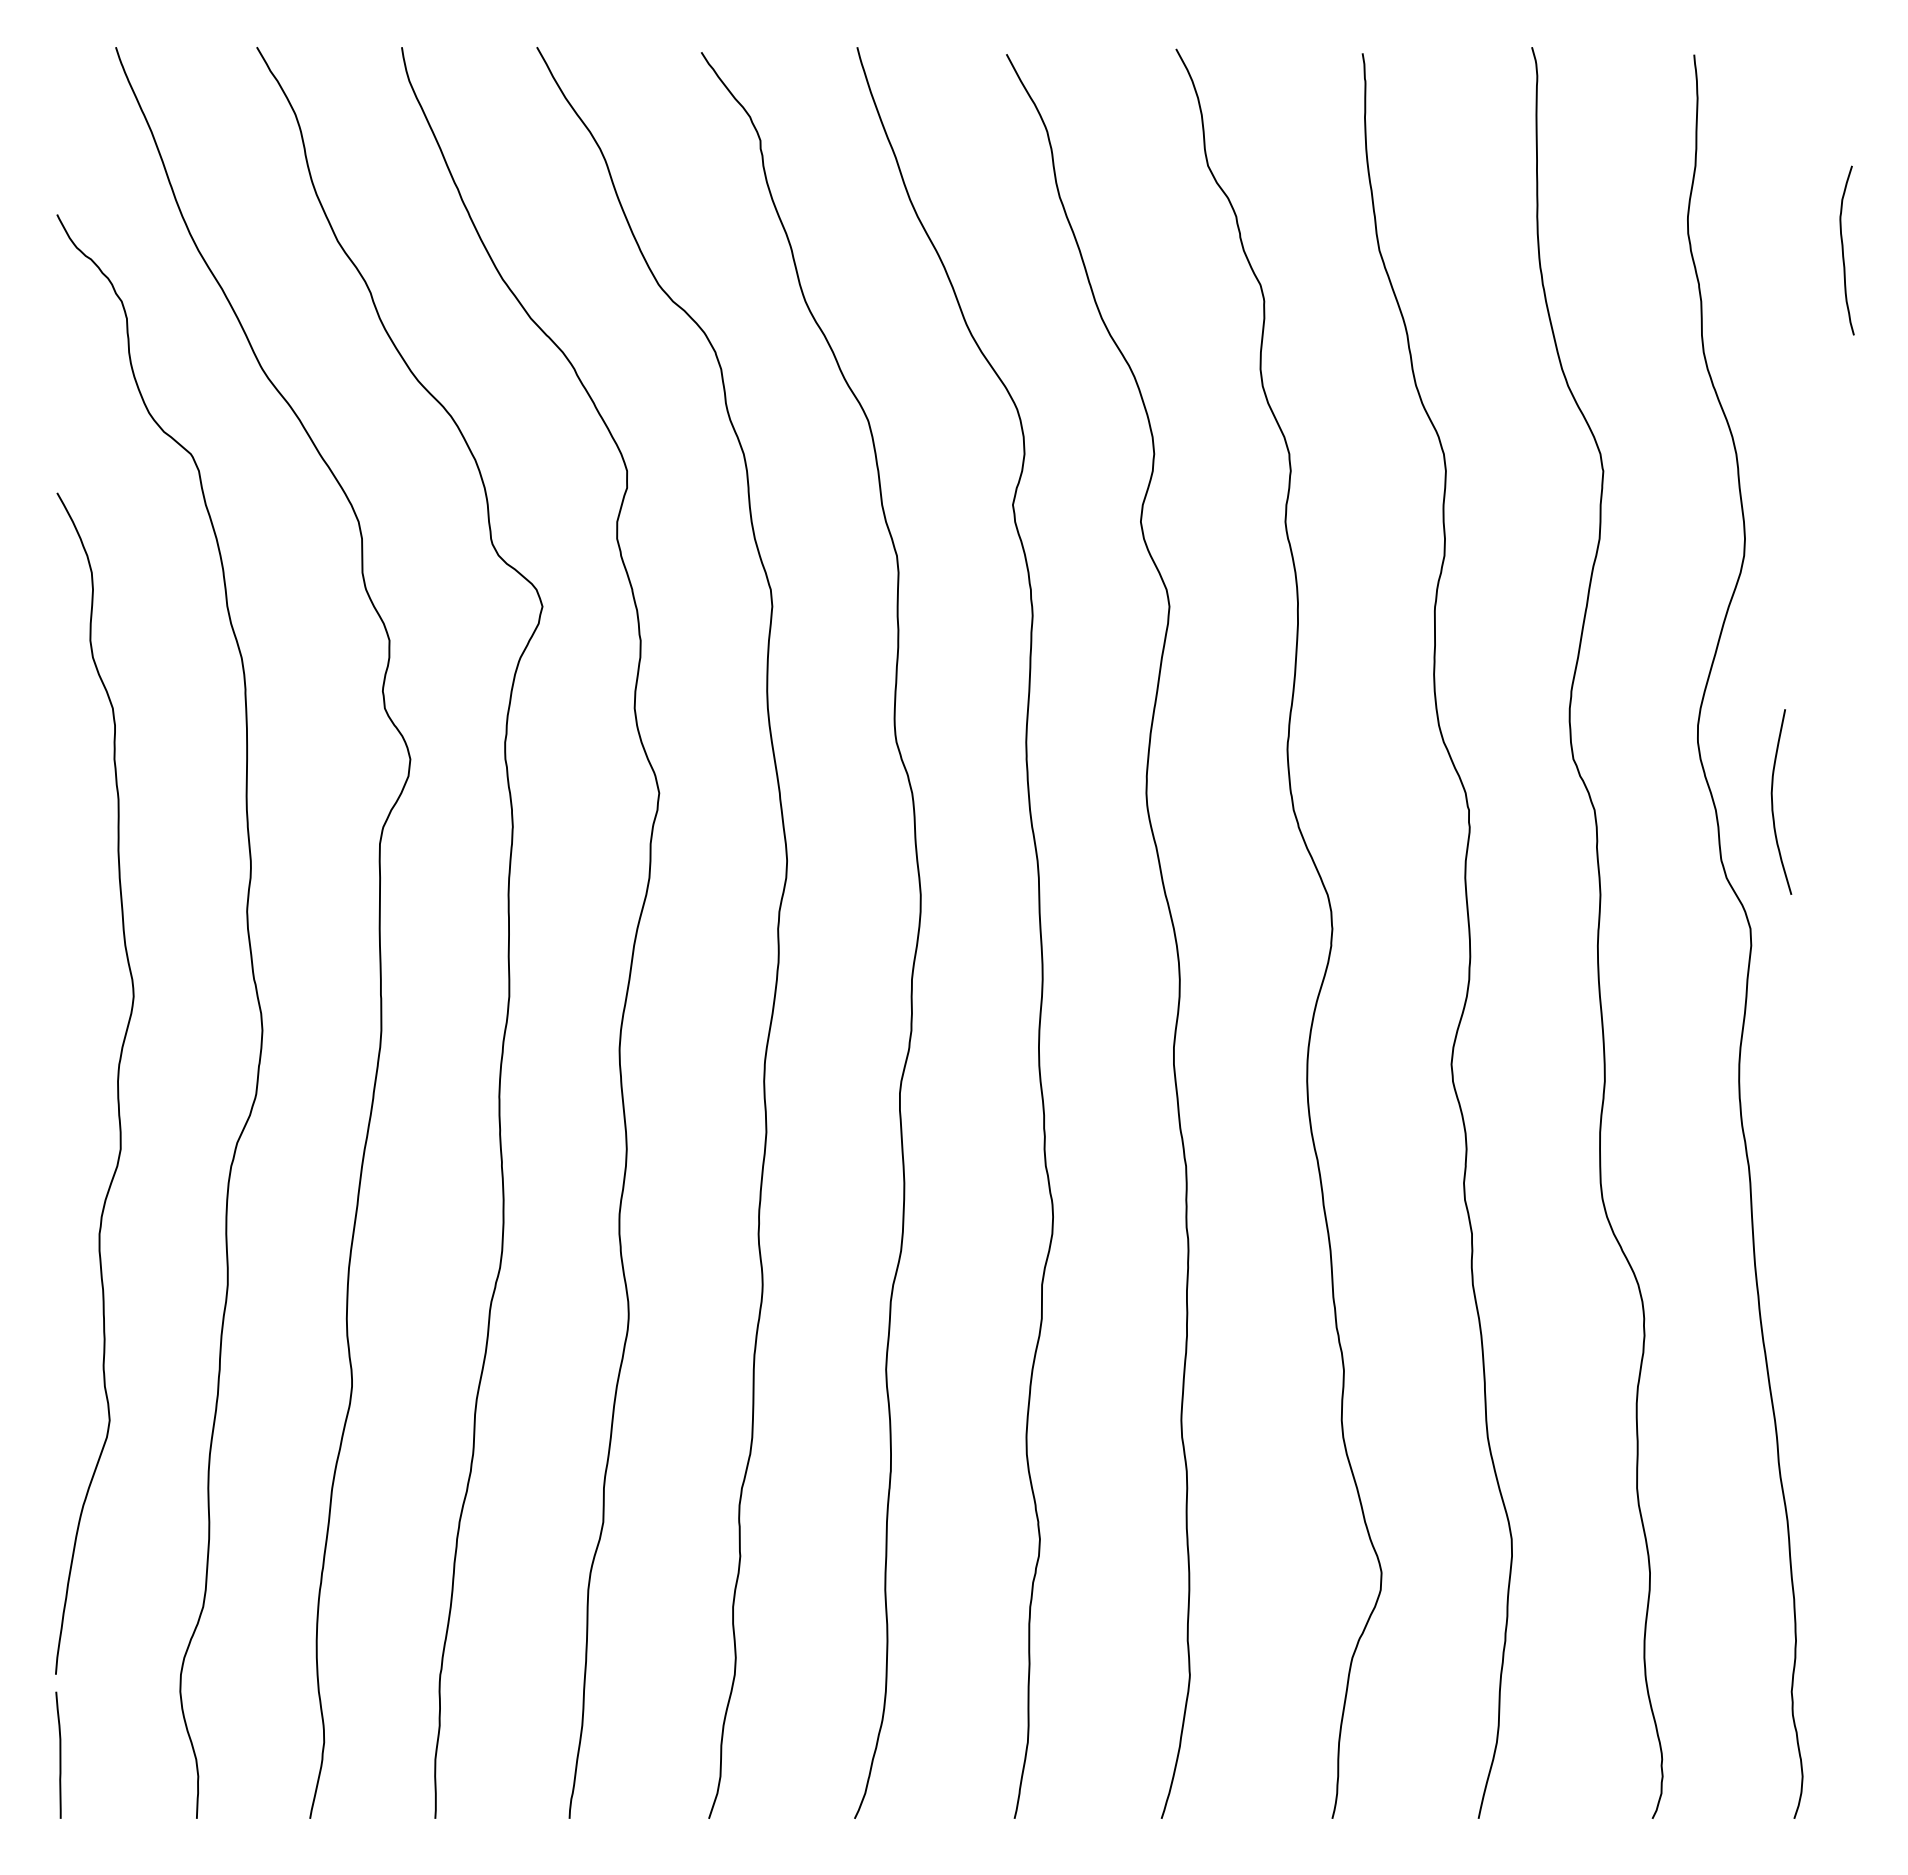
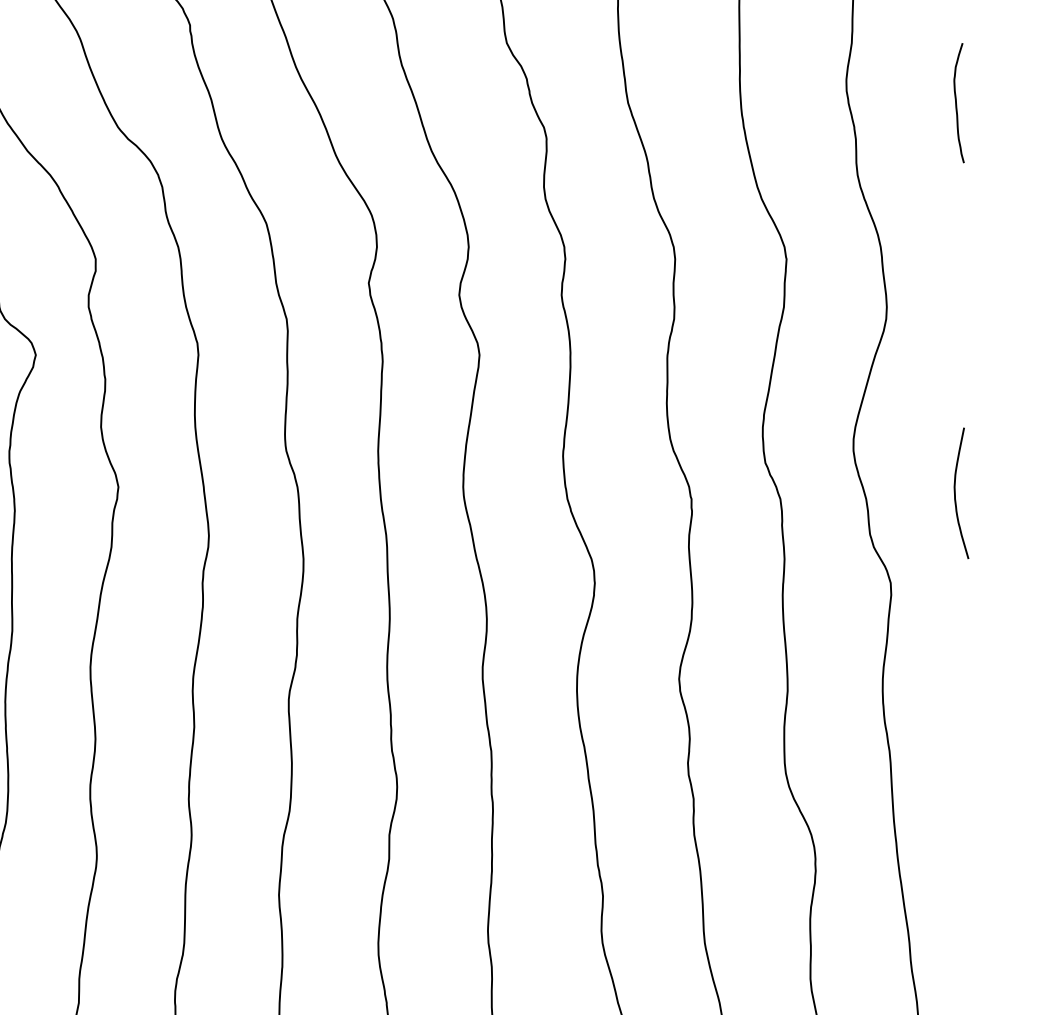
curve: (1773, 803) -> (955, 494), moved

